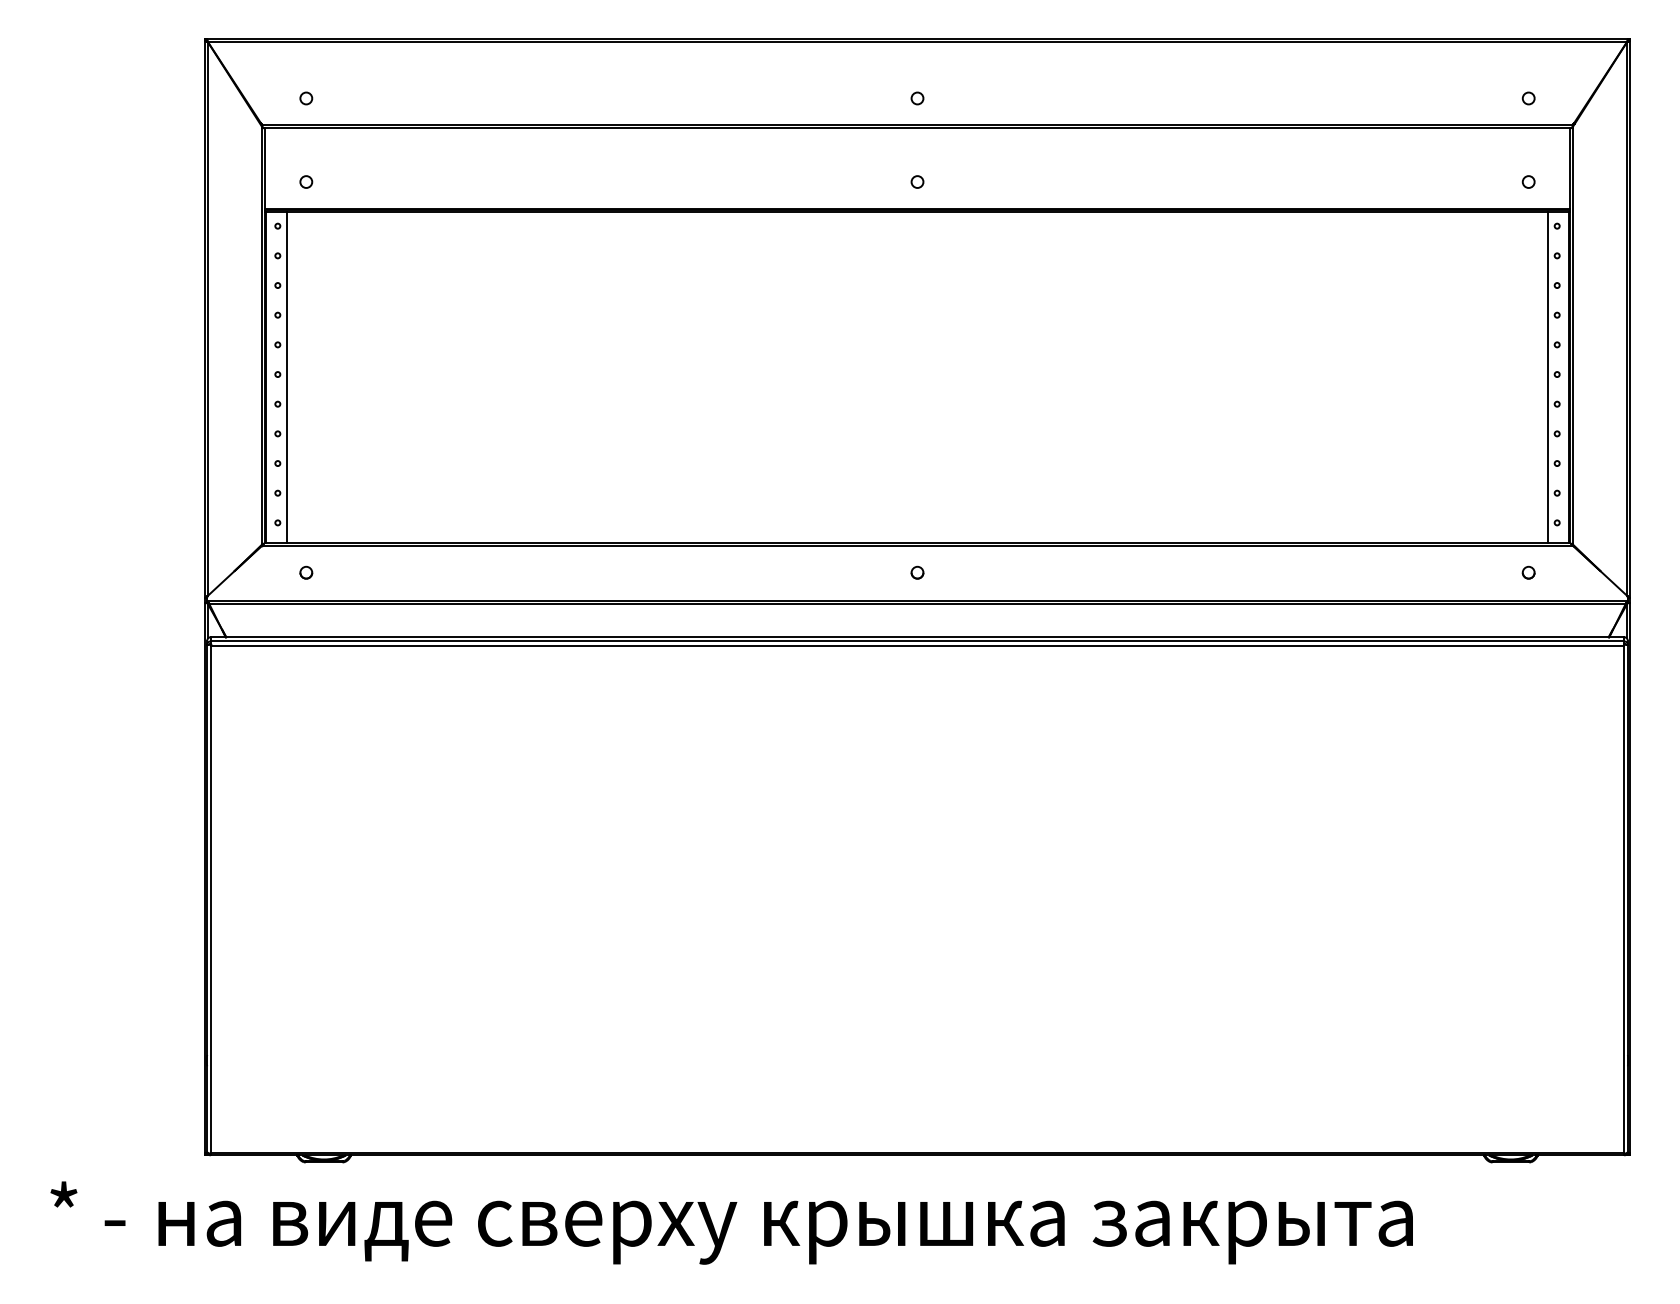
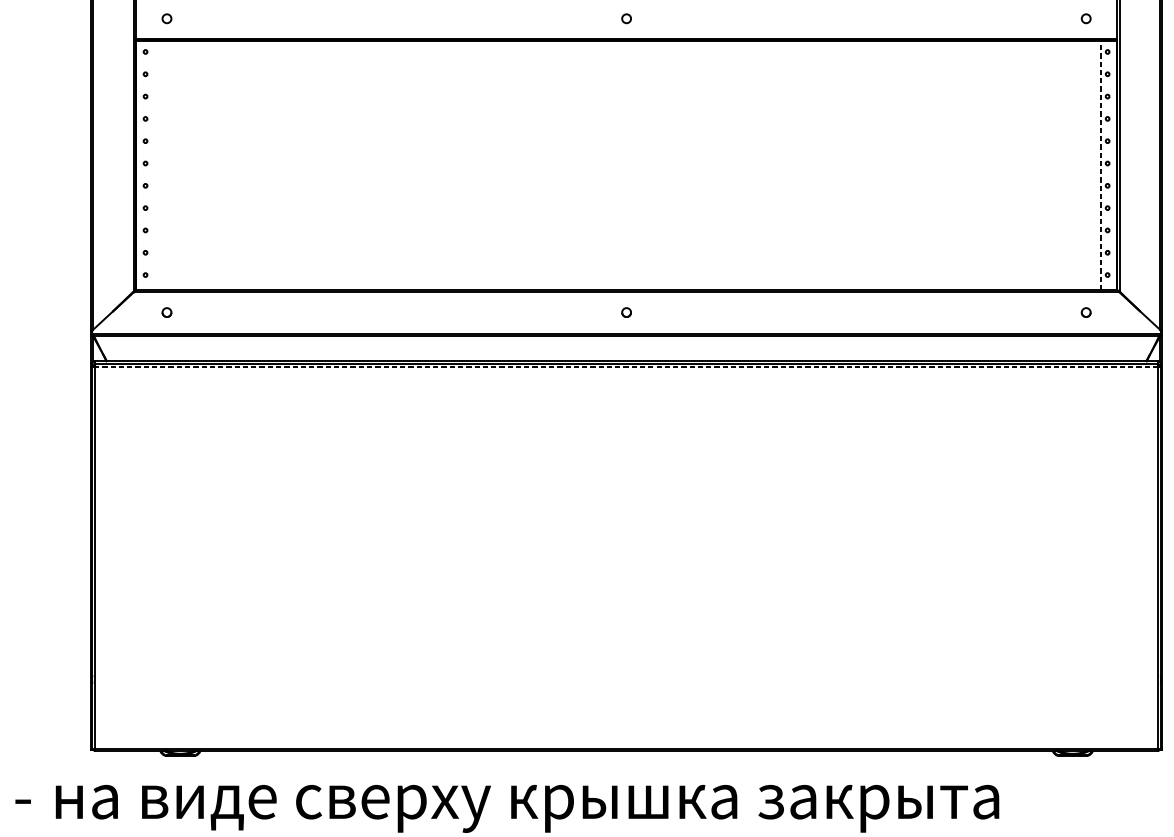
line: (286, 377) -> (152, 165), removed
line: (1548, 377) -> (1101, 165), solid -> dashed
line: (917, 645) -> (626, 367), solid -> dashed

